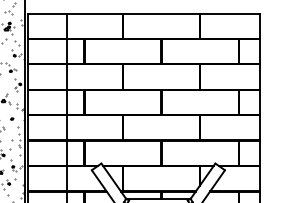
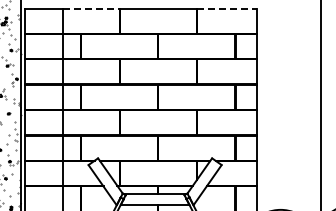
line: (94, 13) -> (91, 8), solid -> dashed
line: (230, 13) -> (227, 8), solid -> dashed

